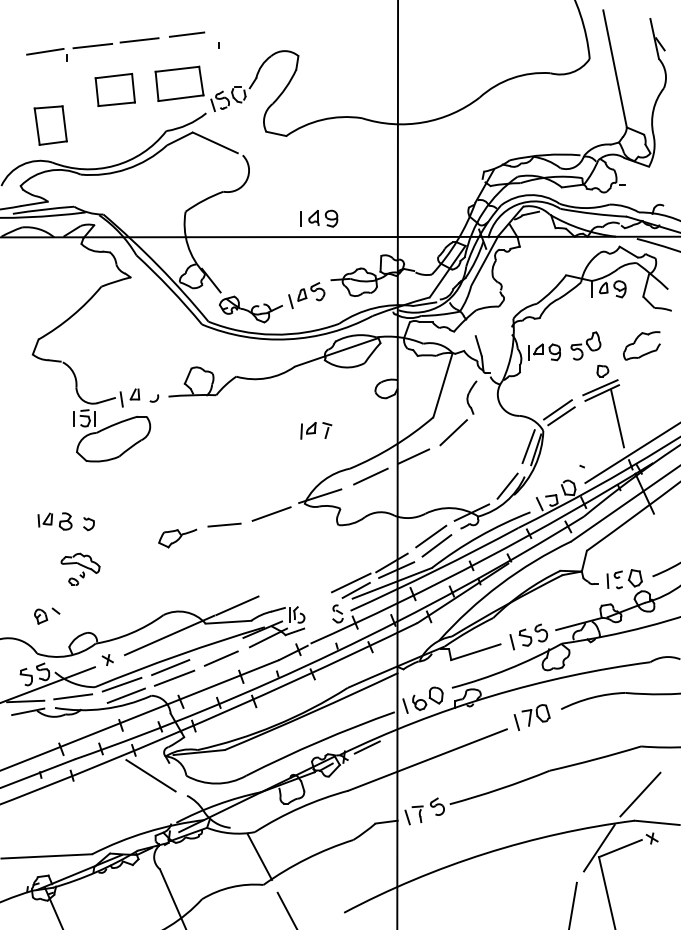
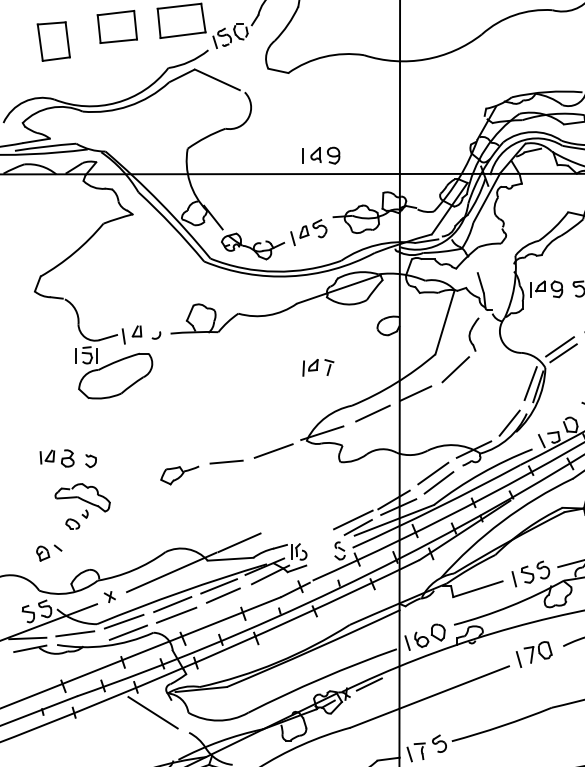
part: (50, 125) -> (53, 41), moved
part: (80, 569) -> (82, 506), size x1.43
line: (216, 649) -> (218, 586), added

